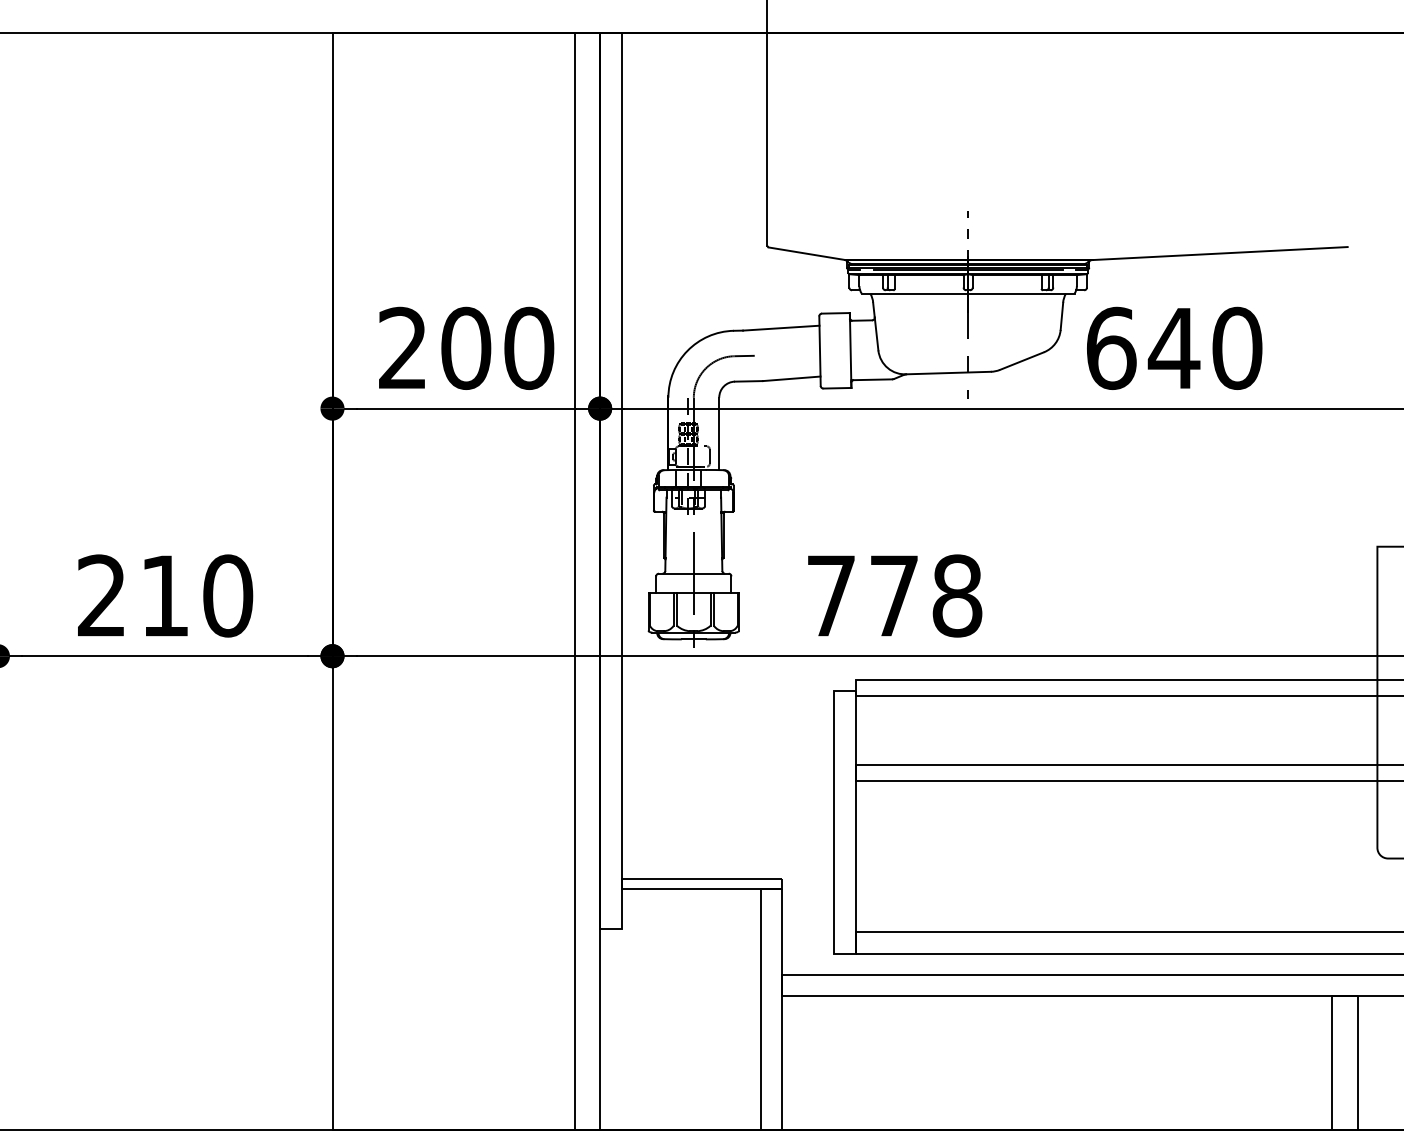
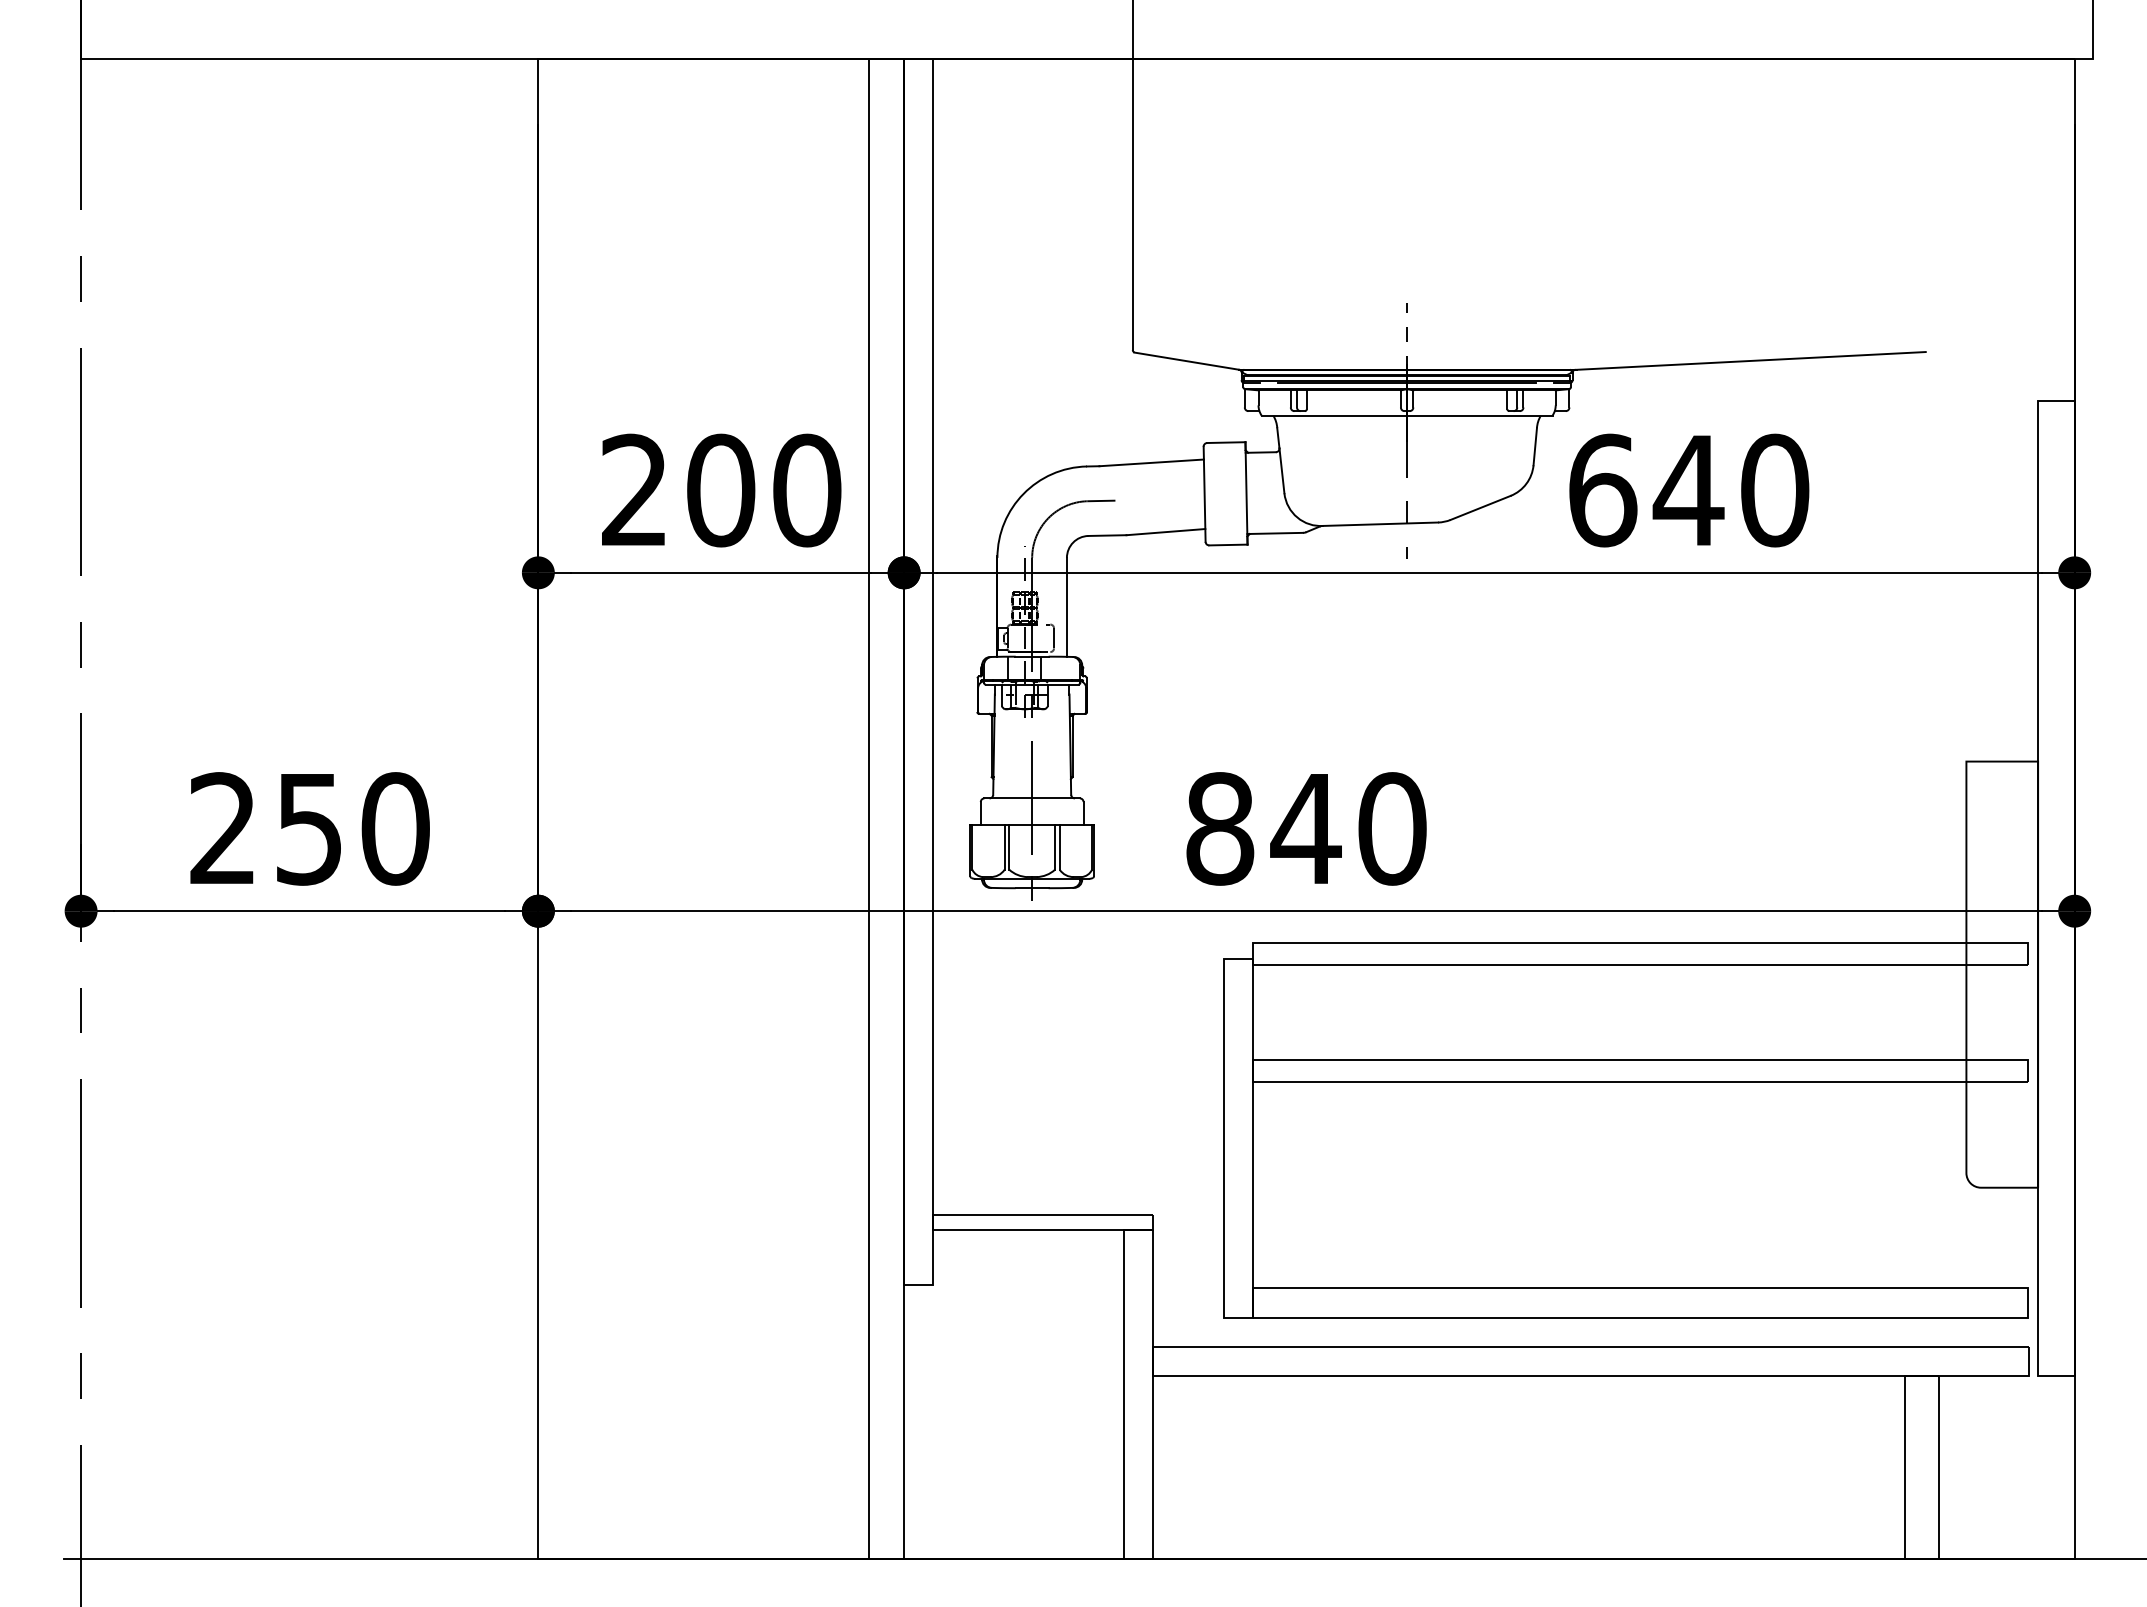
text: (894, 595) -> (1306, 828), 778 -> 840
text: (164, 596) -> (308, 829), 210 -> 250

